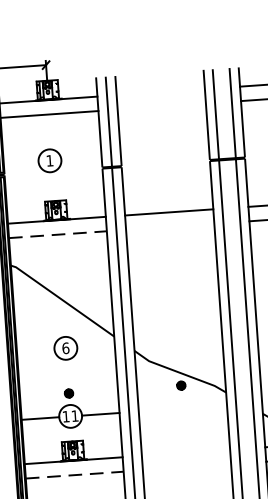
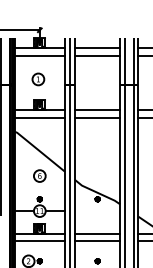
line: (160, 92) -> (97, 48), added
line: (161, 106) -> (97, 55), added
line: (169, 226) -> (97, 117), added
line: (59, 234) -> (40, 117), dashed -> solid
line: (185, 452) -> (97, 233), added
line: (186, 467) -> (97, 241), added
line: (76, 475) -> (40, 241), dashed -> solid

